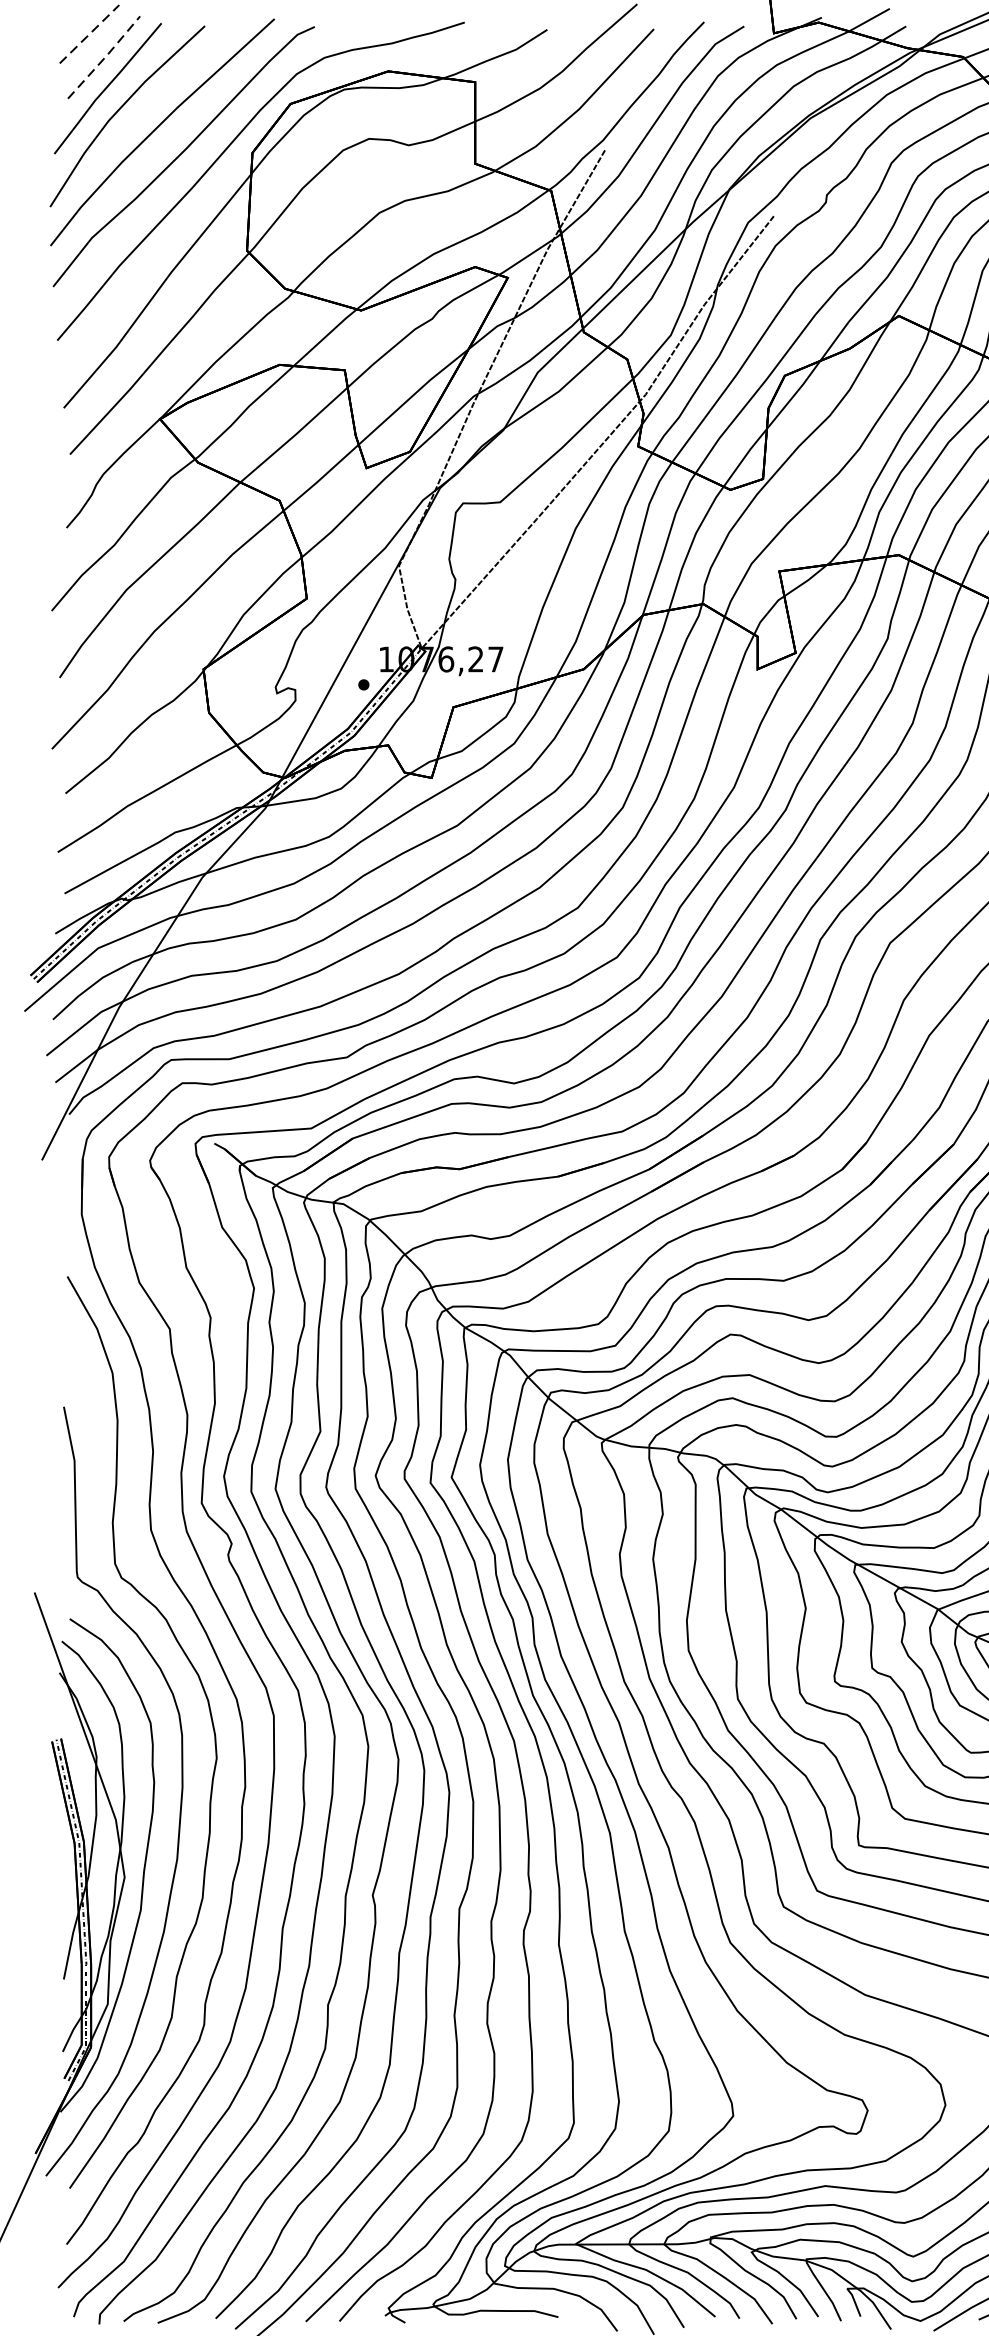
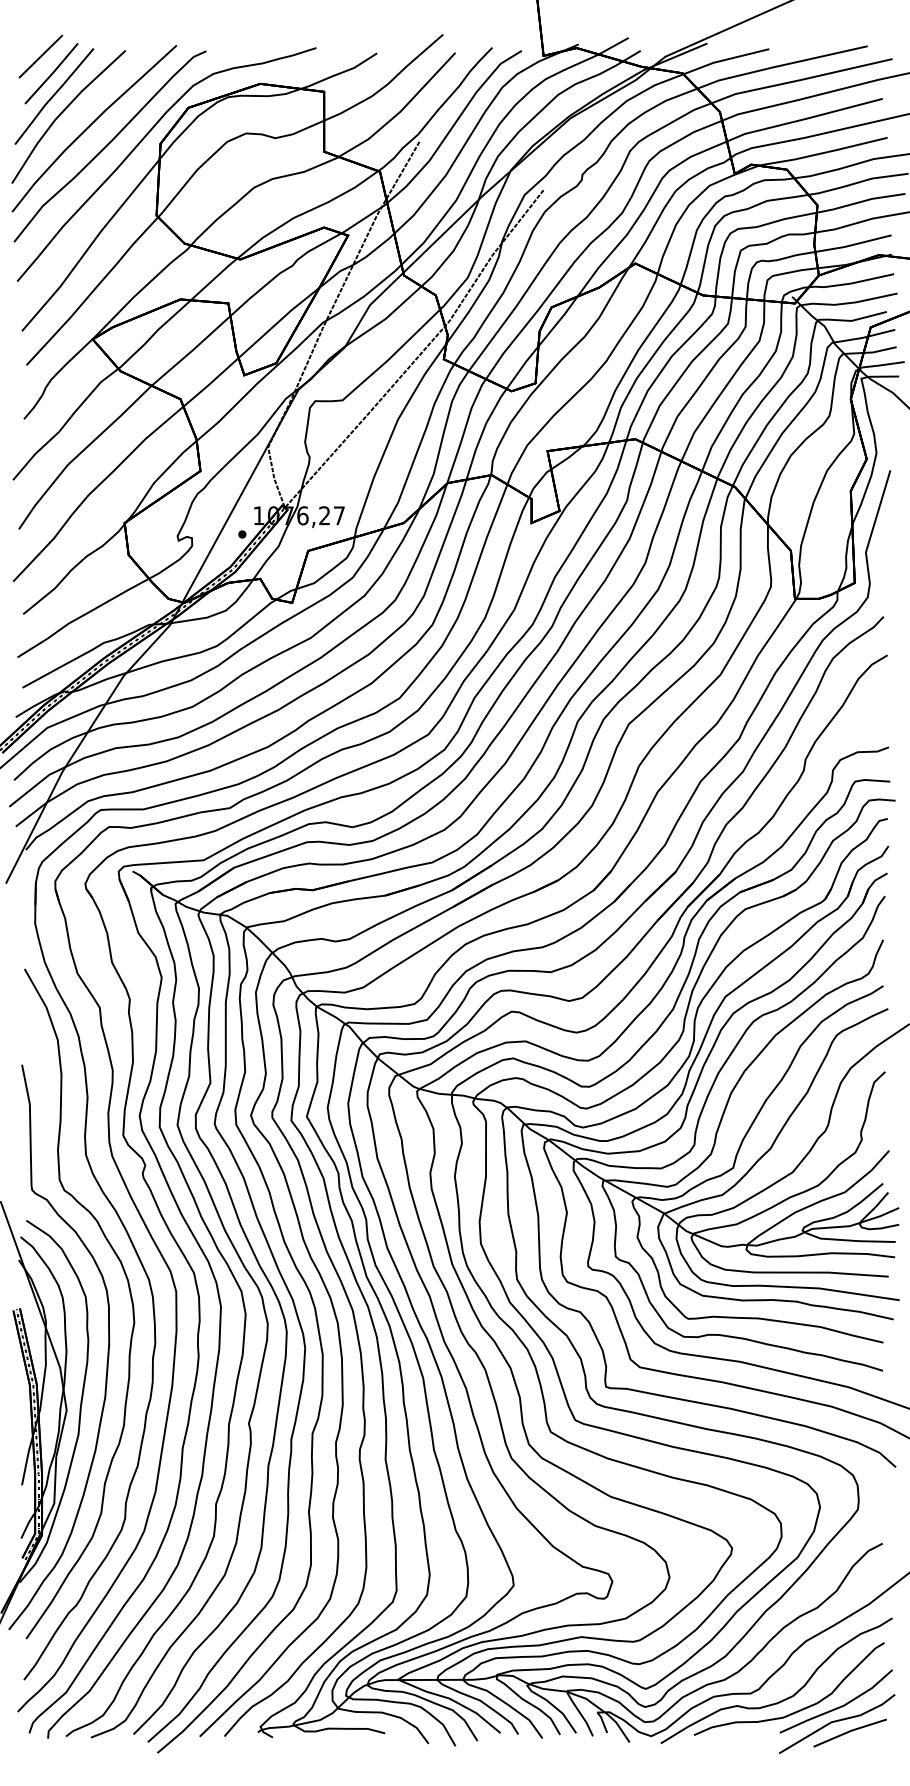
line: (89, 34) -> (40, 56), dashed -> solid
line: (105, 57) -> (52, 73), dashed -> solid

